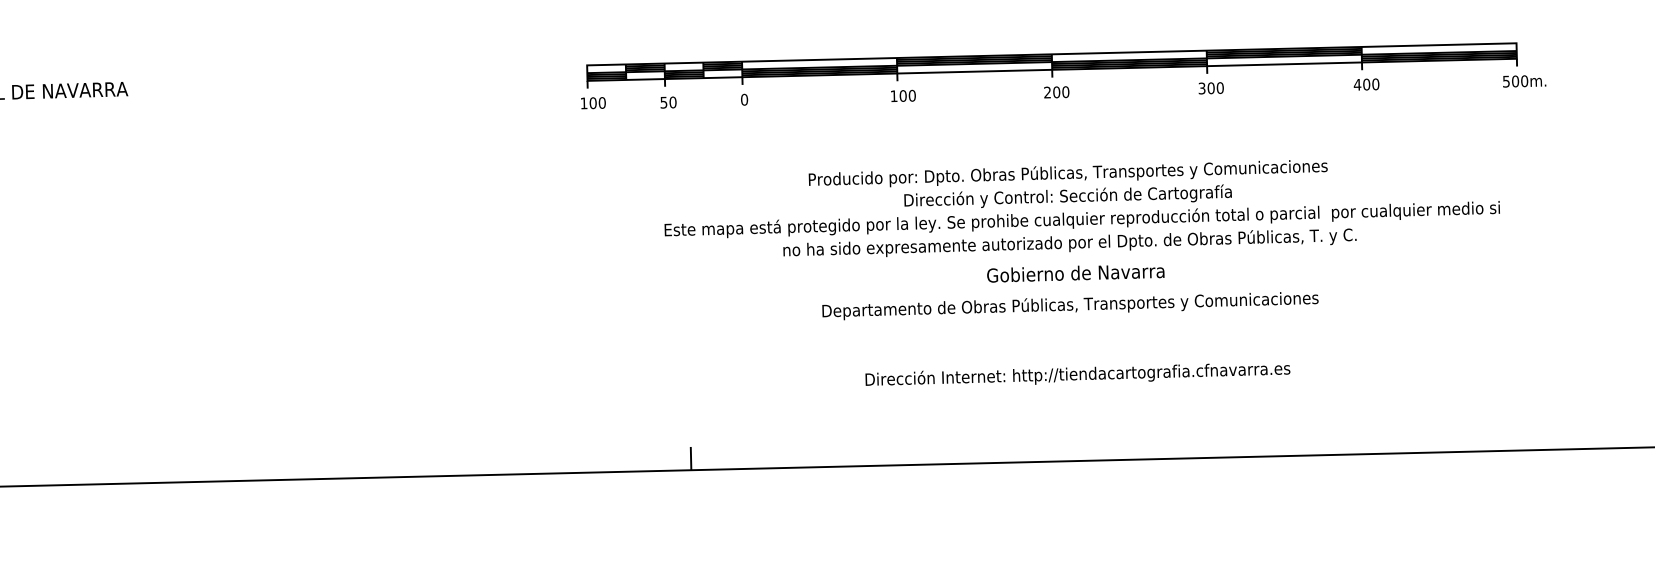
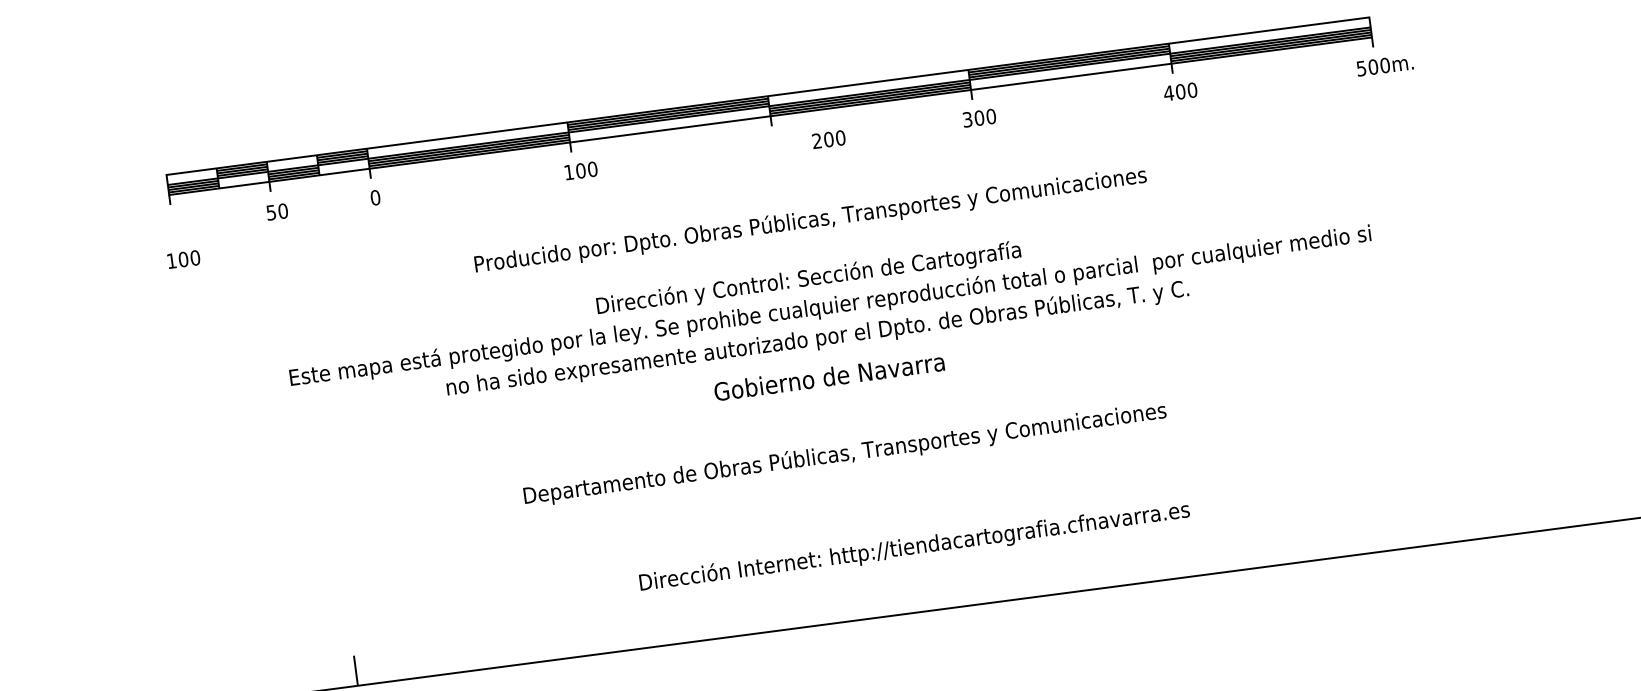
text: (1056, 92) -> (828, 139), moved
text: (593, 103) -> (183, 259), moved
text: (1067, 173) -> (809, 220), moved
text: (1070, 306) -> (845, 455), moved
text: (1077, 374) -> (914, 546), moved

